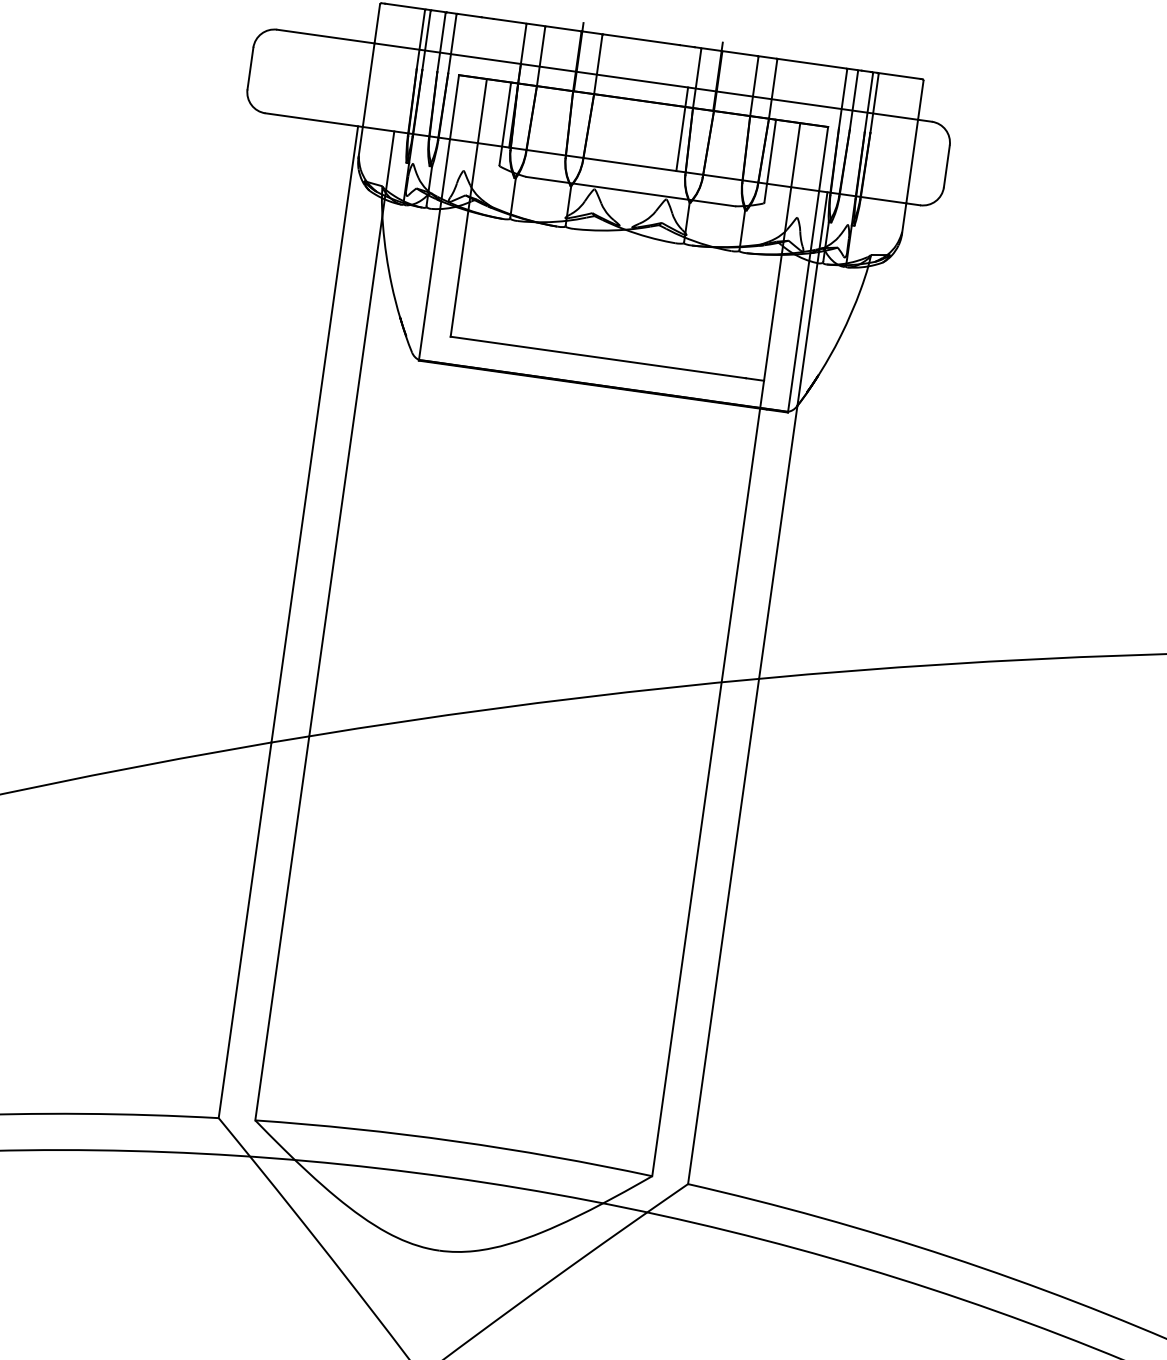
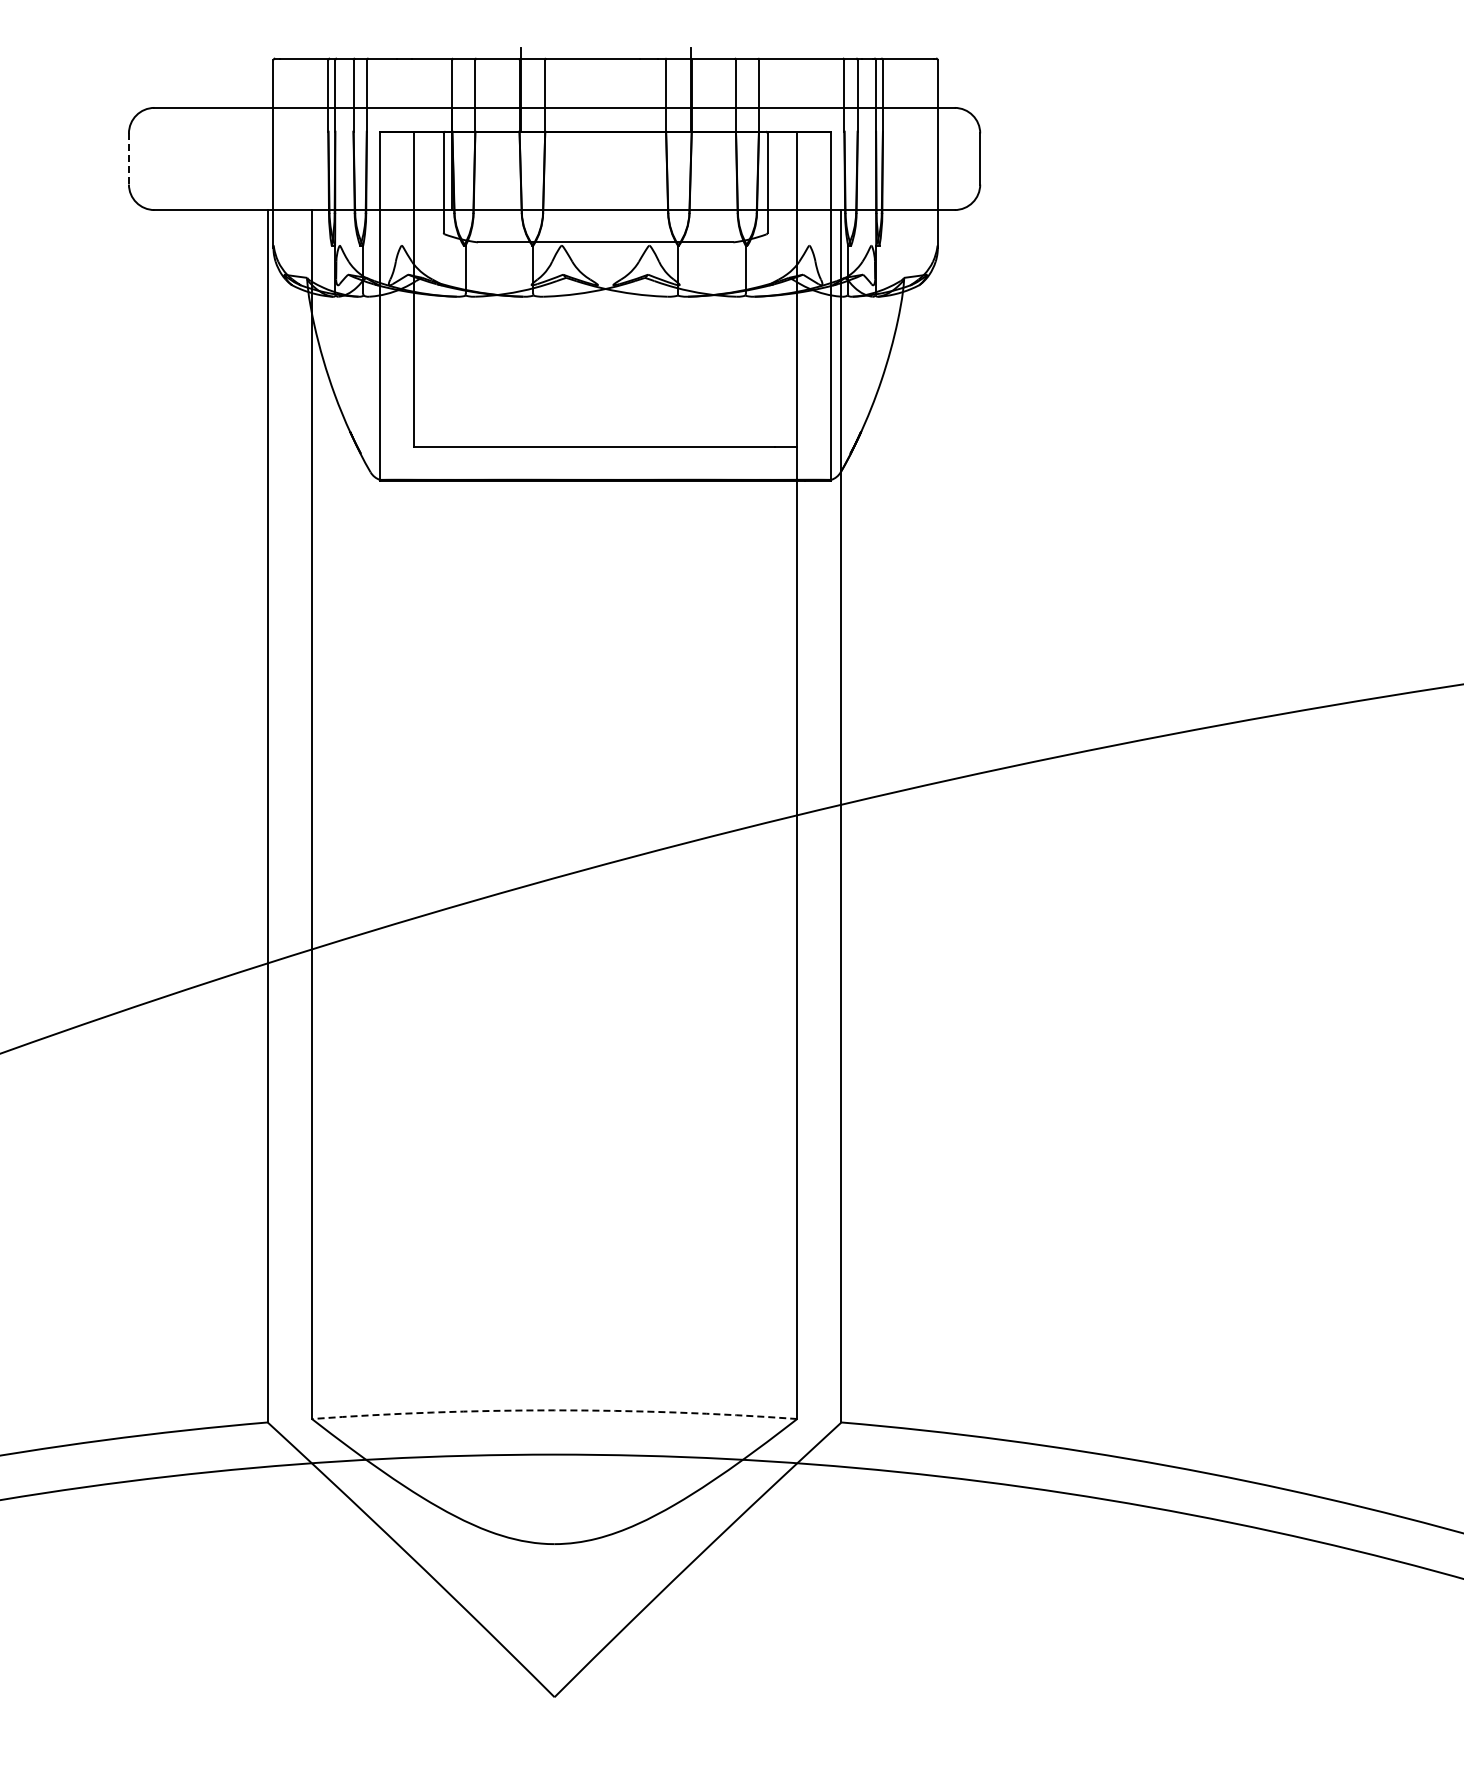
line: (250, 68) -> (128, 158), solid -> dashed
line: (682, 128) -> (656, 158), removed
arc: (454, 1141) -> (554, 1410), solid -> dashed

